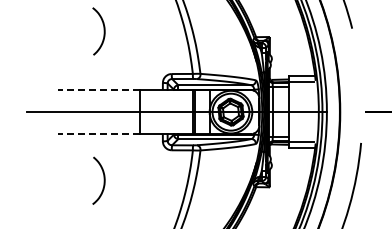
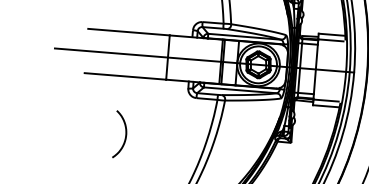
line: (99, 89) -> (129, 31), dashed -> solid
line: (99, 134) -> (125, 76), dashed -> solid
curve: (103, 180) -> (125, 134), moved

